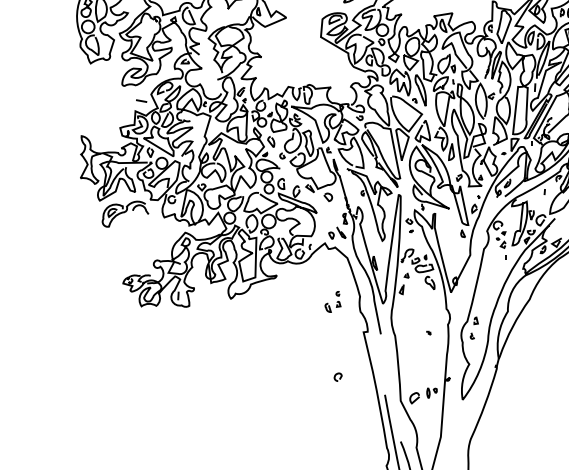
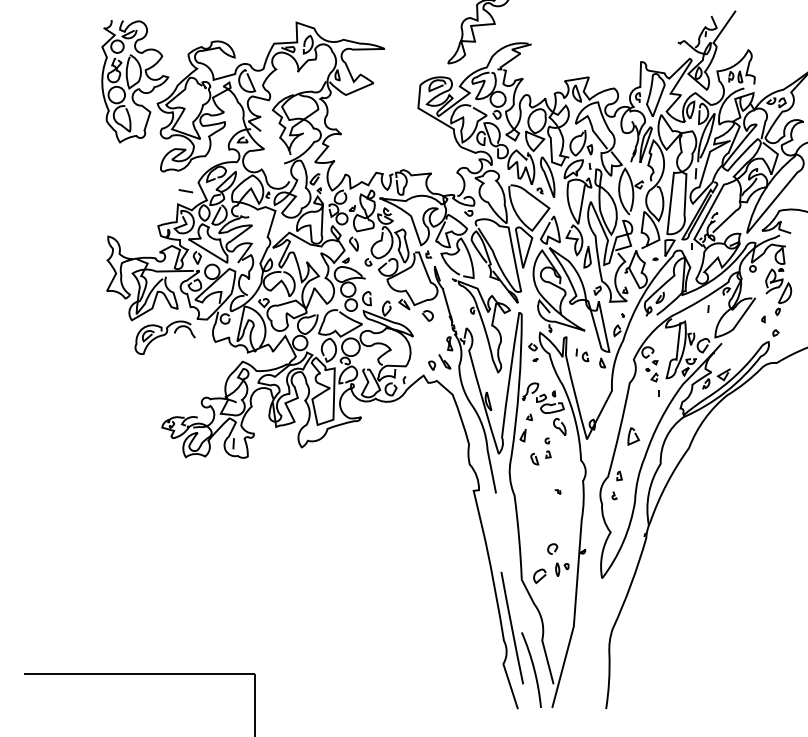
part: (447, 227) -> (582, 355), added
curve: (487, 288) -> (634, 434), added
part: (332, 301) -> (540, 451), moved
curve: (336, 375) -> (550, 546), moved

